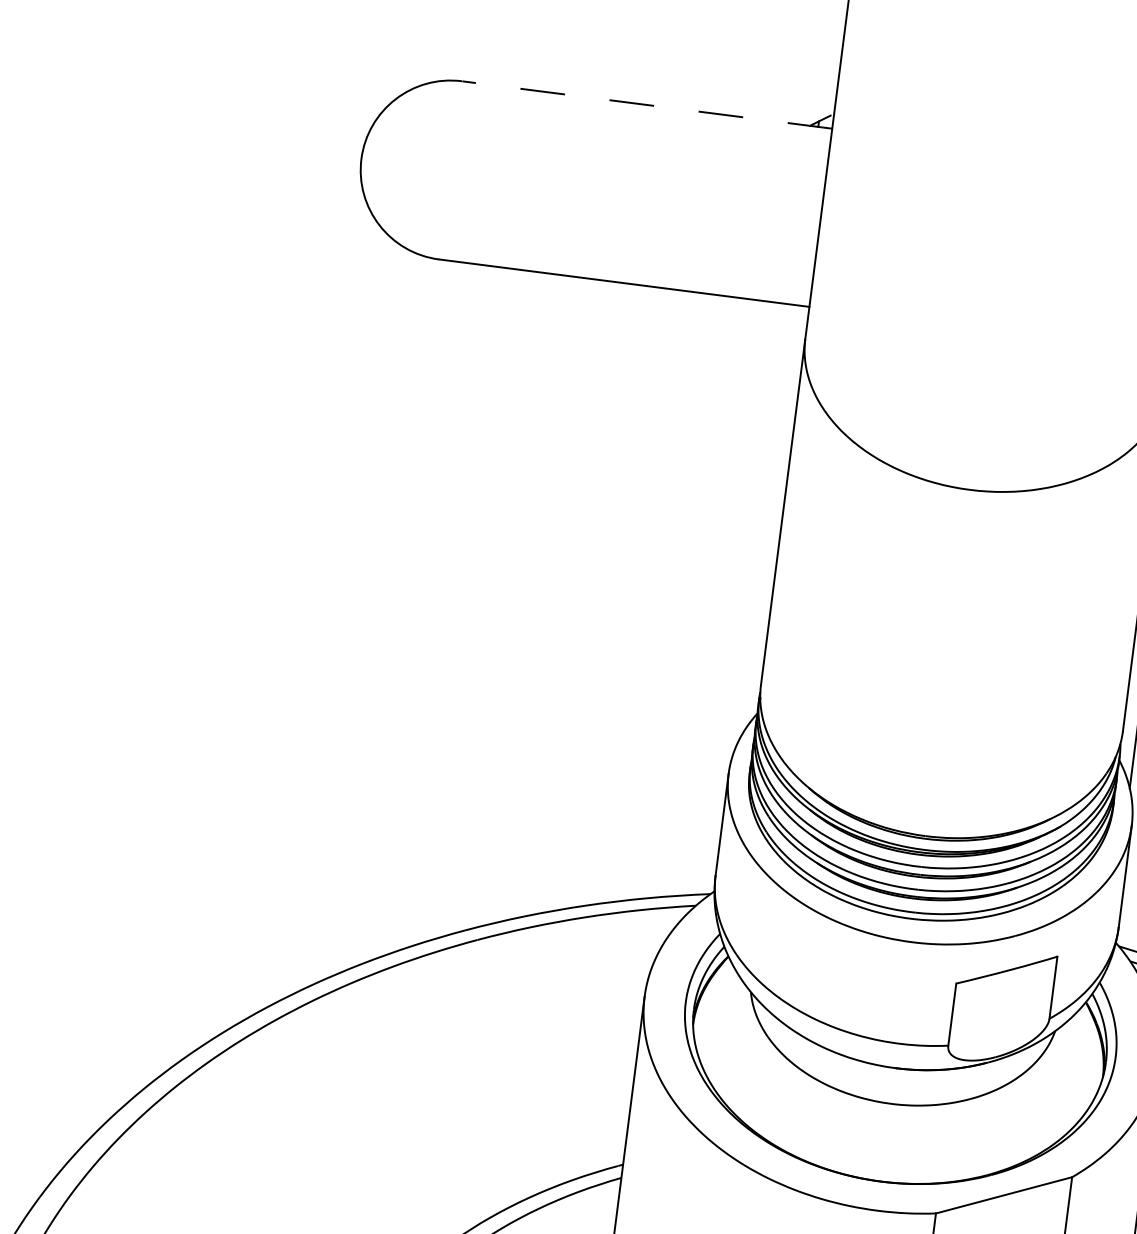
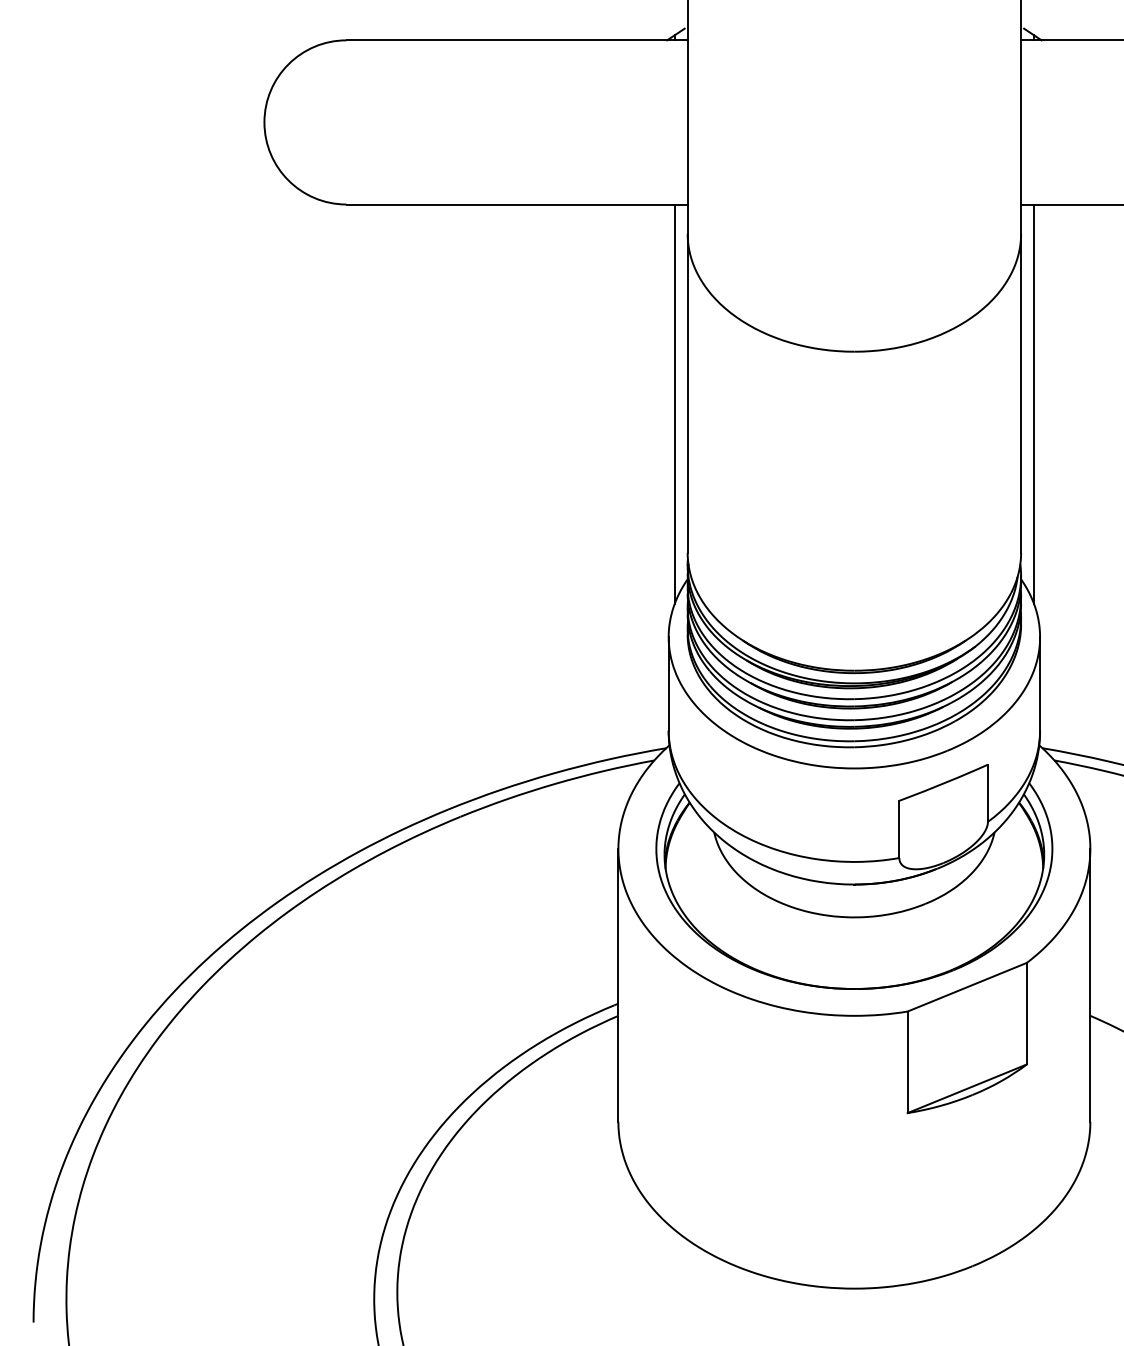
line: (646, 105) -> (516, 40), dashed -> solid
line: (767, 521) -> (674, 403), added

